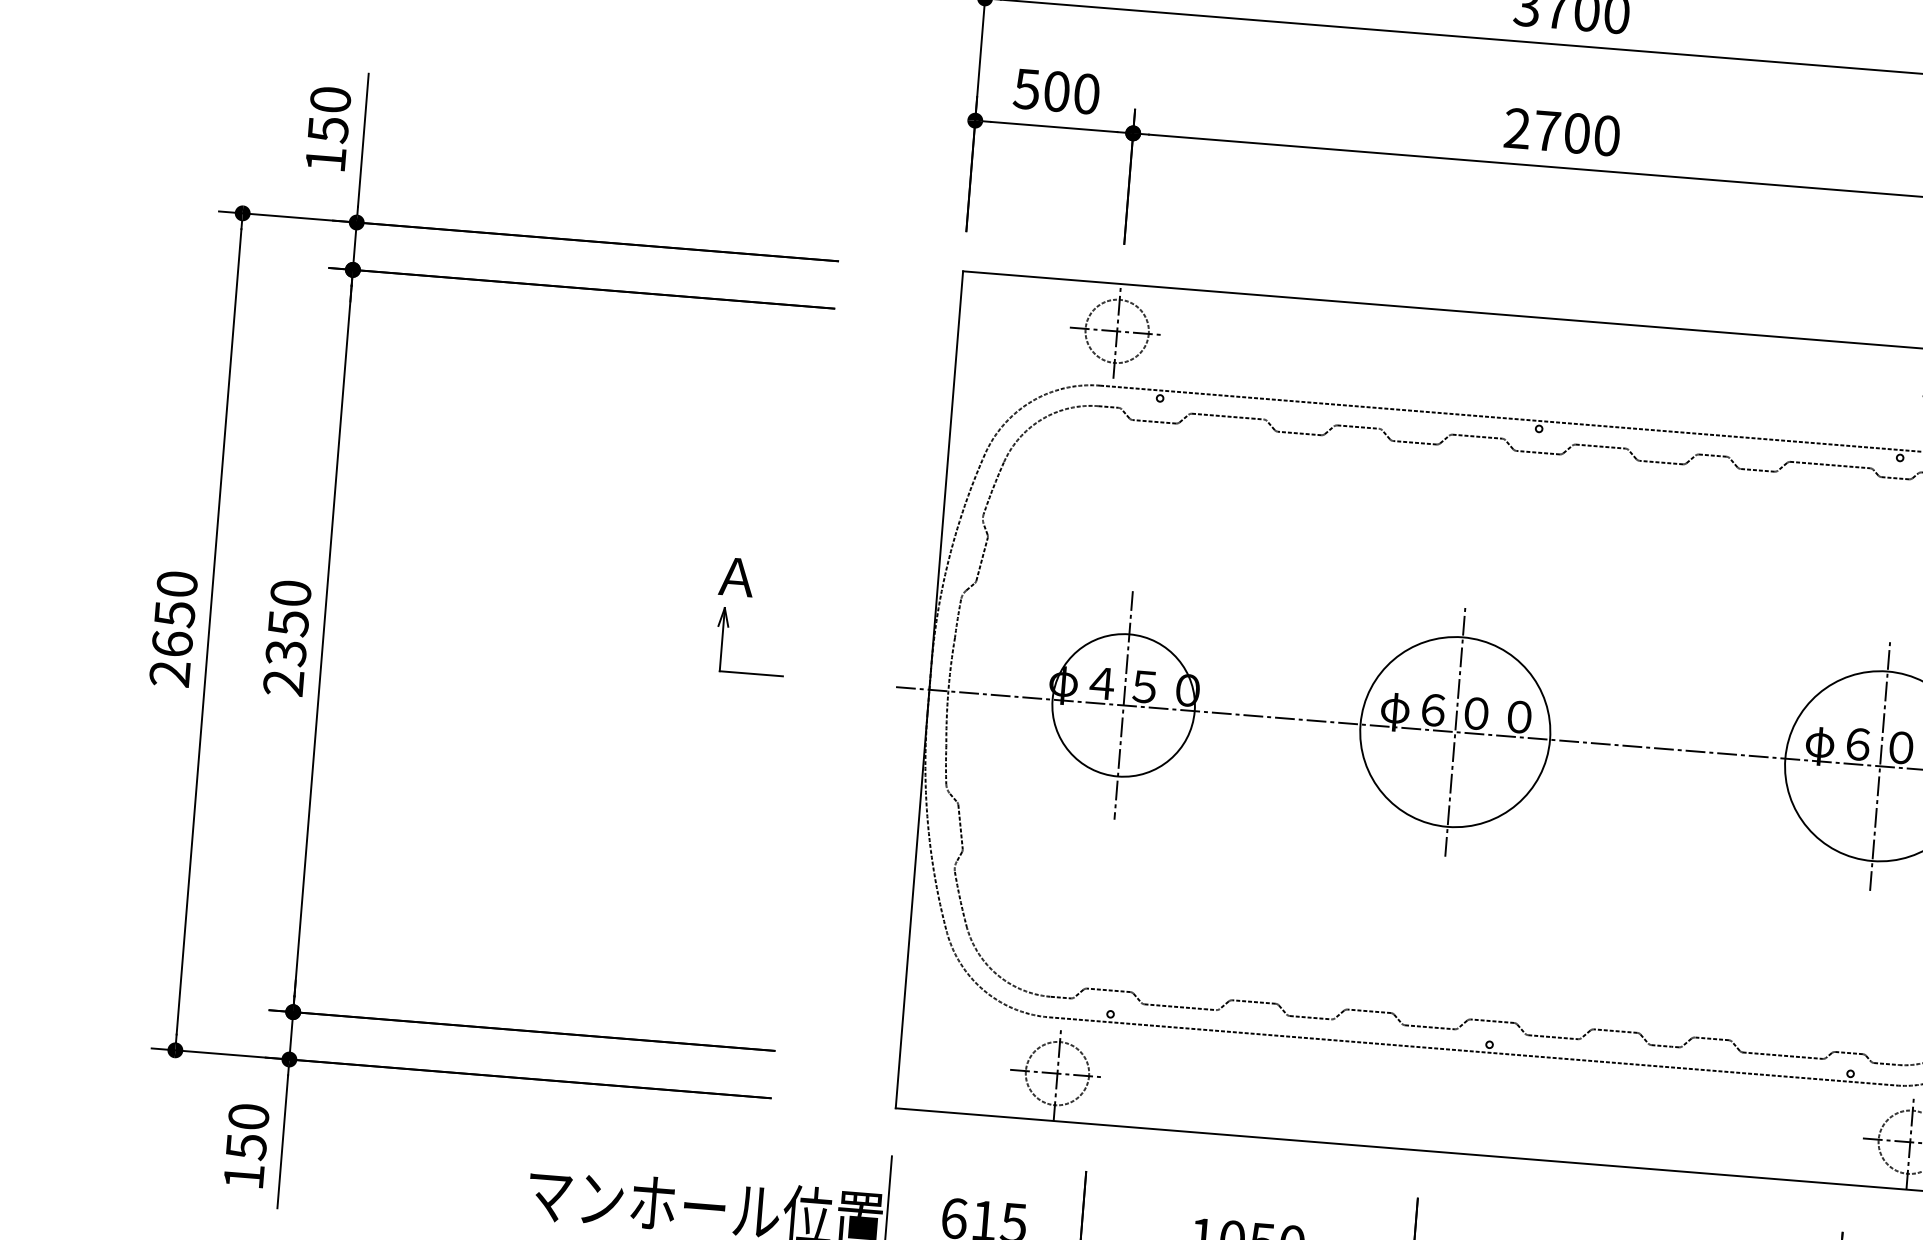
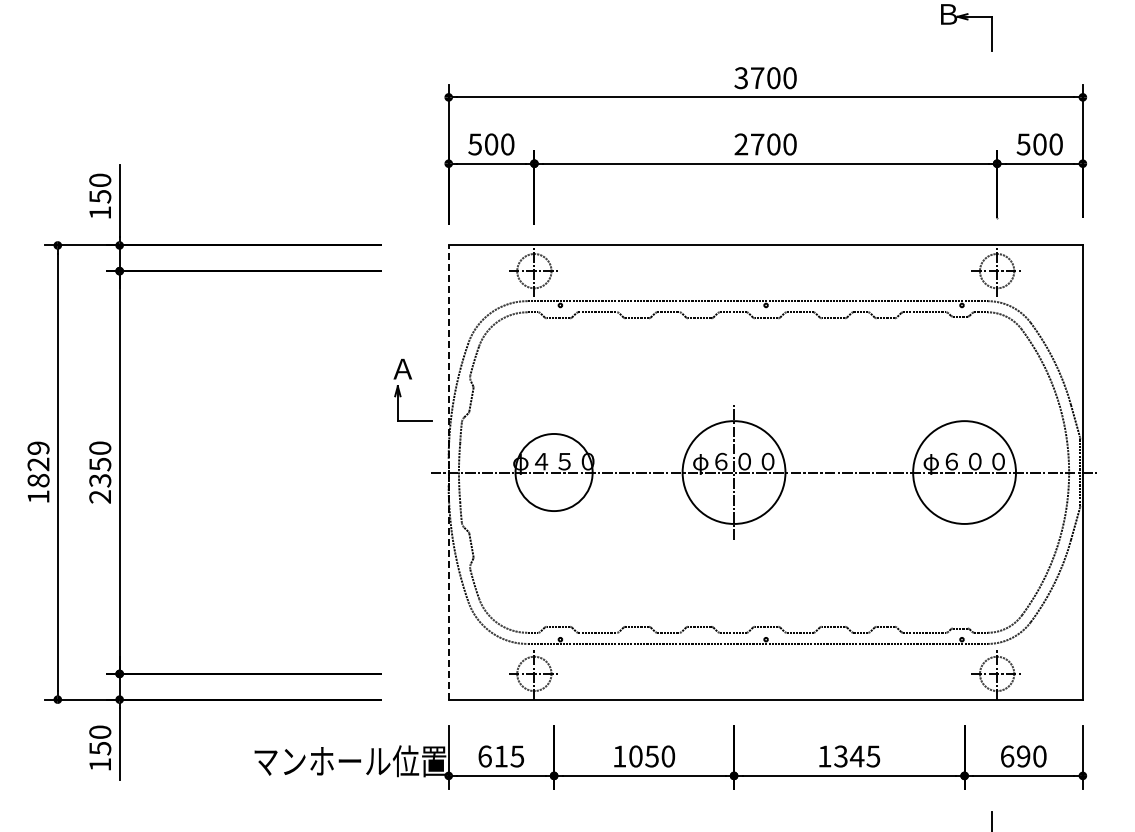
part: (752, 597) -> (412, 379), moved
text: (173, 628) -> (38, 472), 2650 -> 1829
line: (929, 689) -> (448, 472), solid -> dashed
line: (1124, 705) -> (554, 472), removed
line: (1879, 766) -> (964, 472), removed

